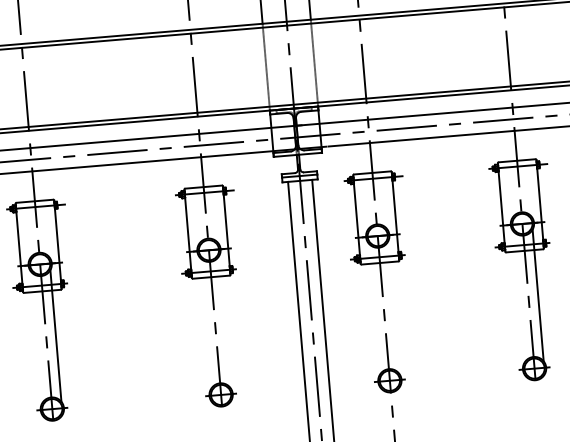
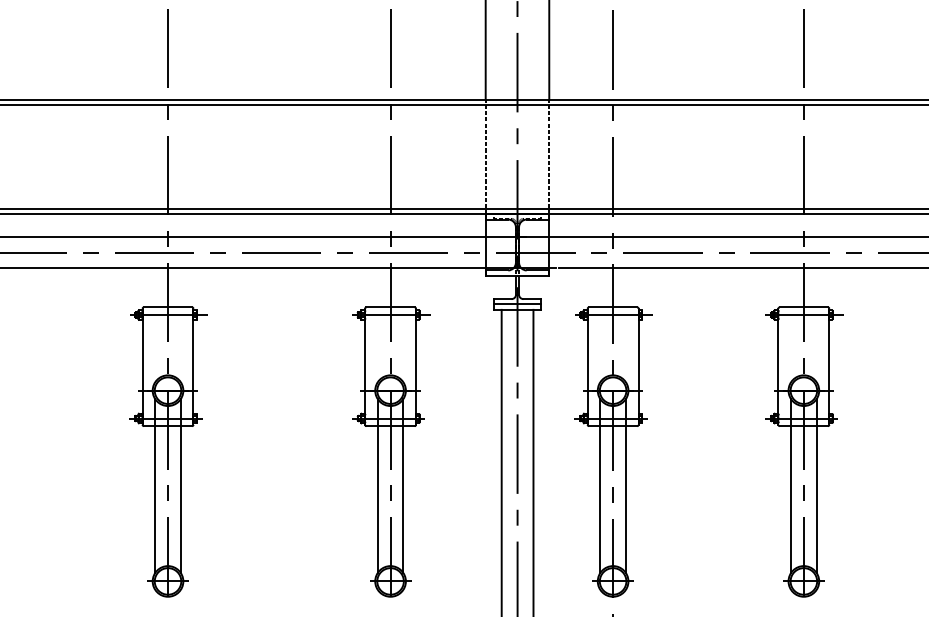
line: (519, 296) -> (791, 485), added
line: (393, 307) -> (625, 485), added
line: (374, 308) -> (600, 485), added
line: (224, 321) -> (403, 485), added
line: (205, 323) -> (377, 485), added
line: (36, 337) -> (155, 485), added

